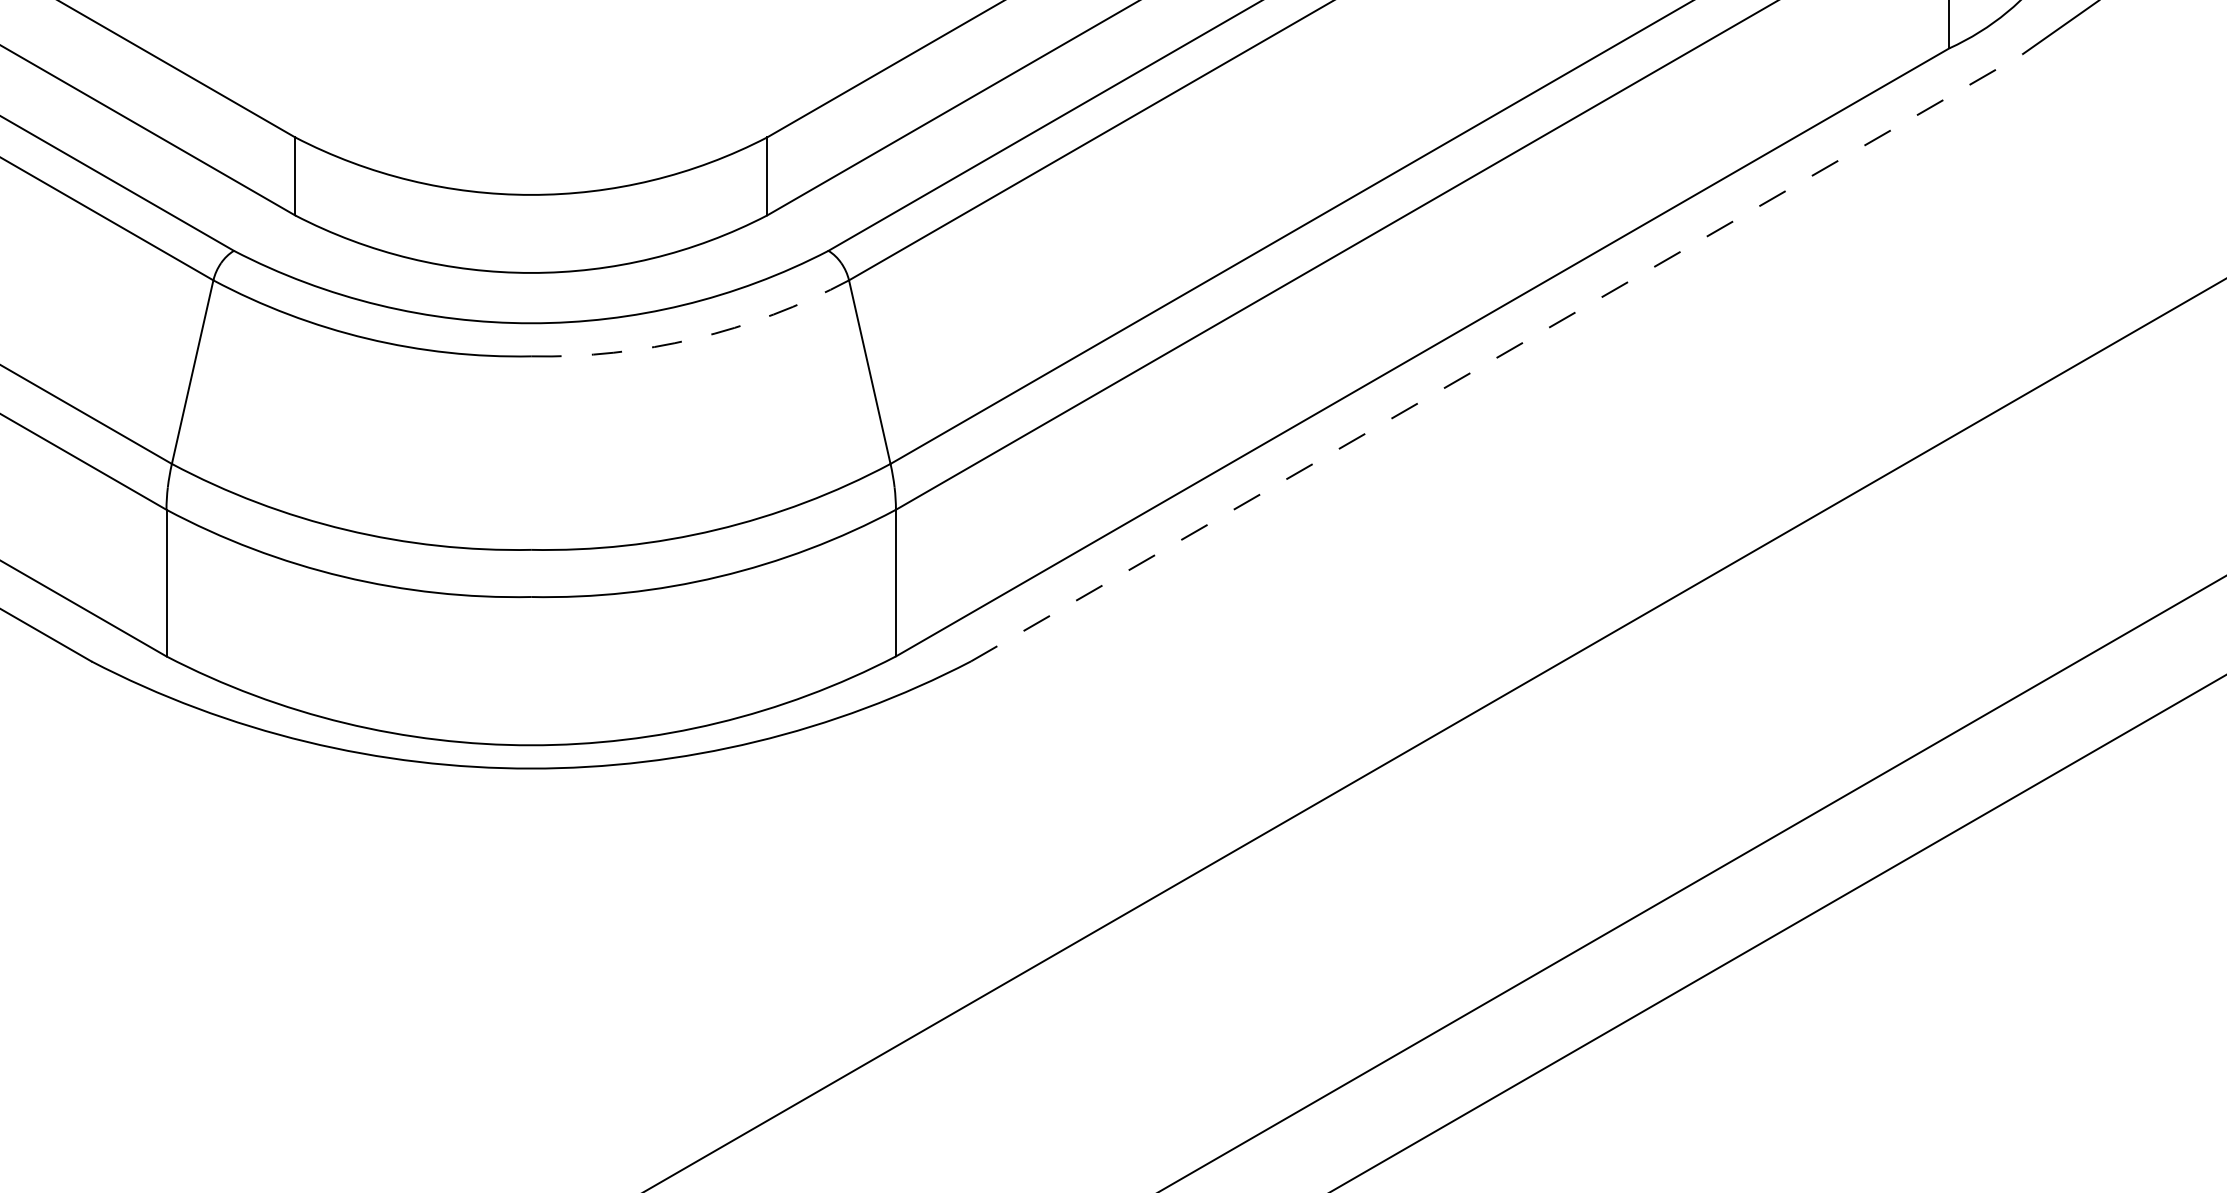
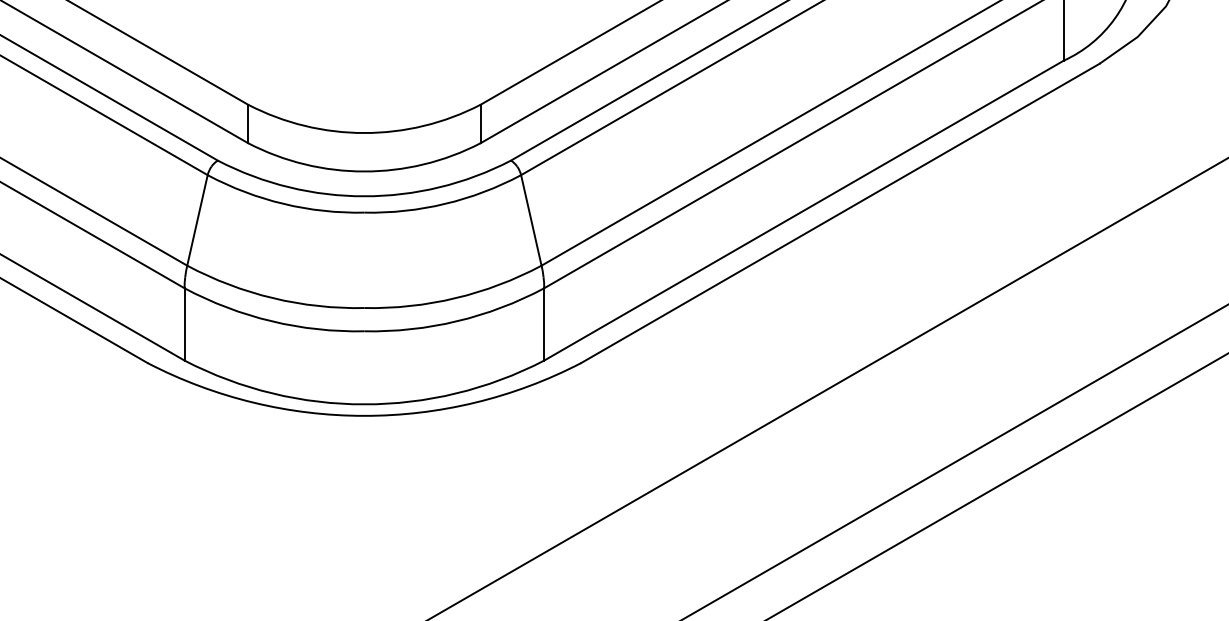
arc: (695, 337) -> (445, 203), dashed -> solid
line: (1496, 358) -> (840, 213), dashed -> solid

